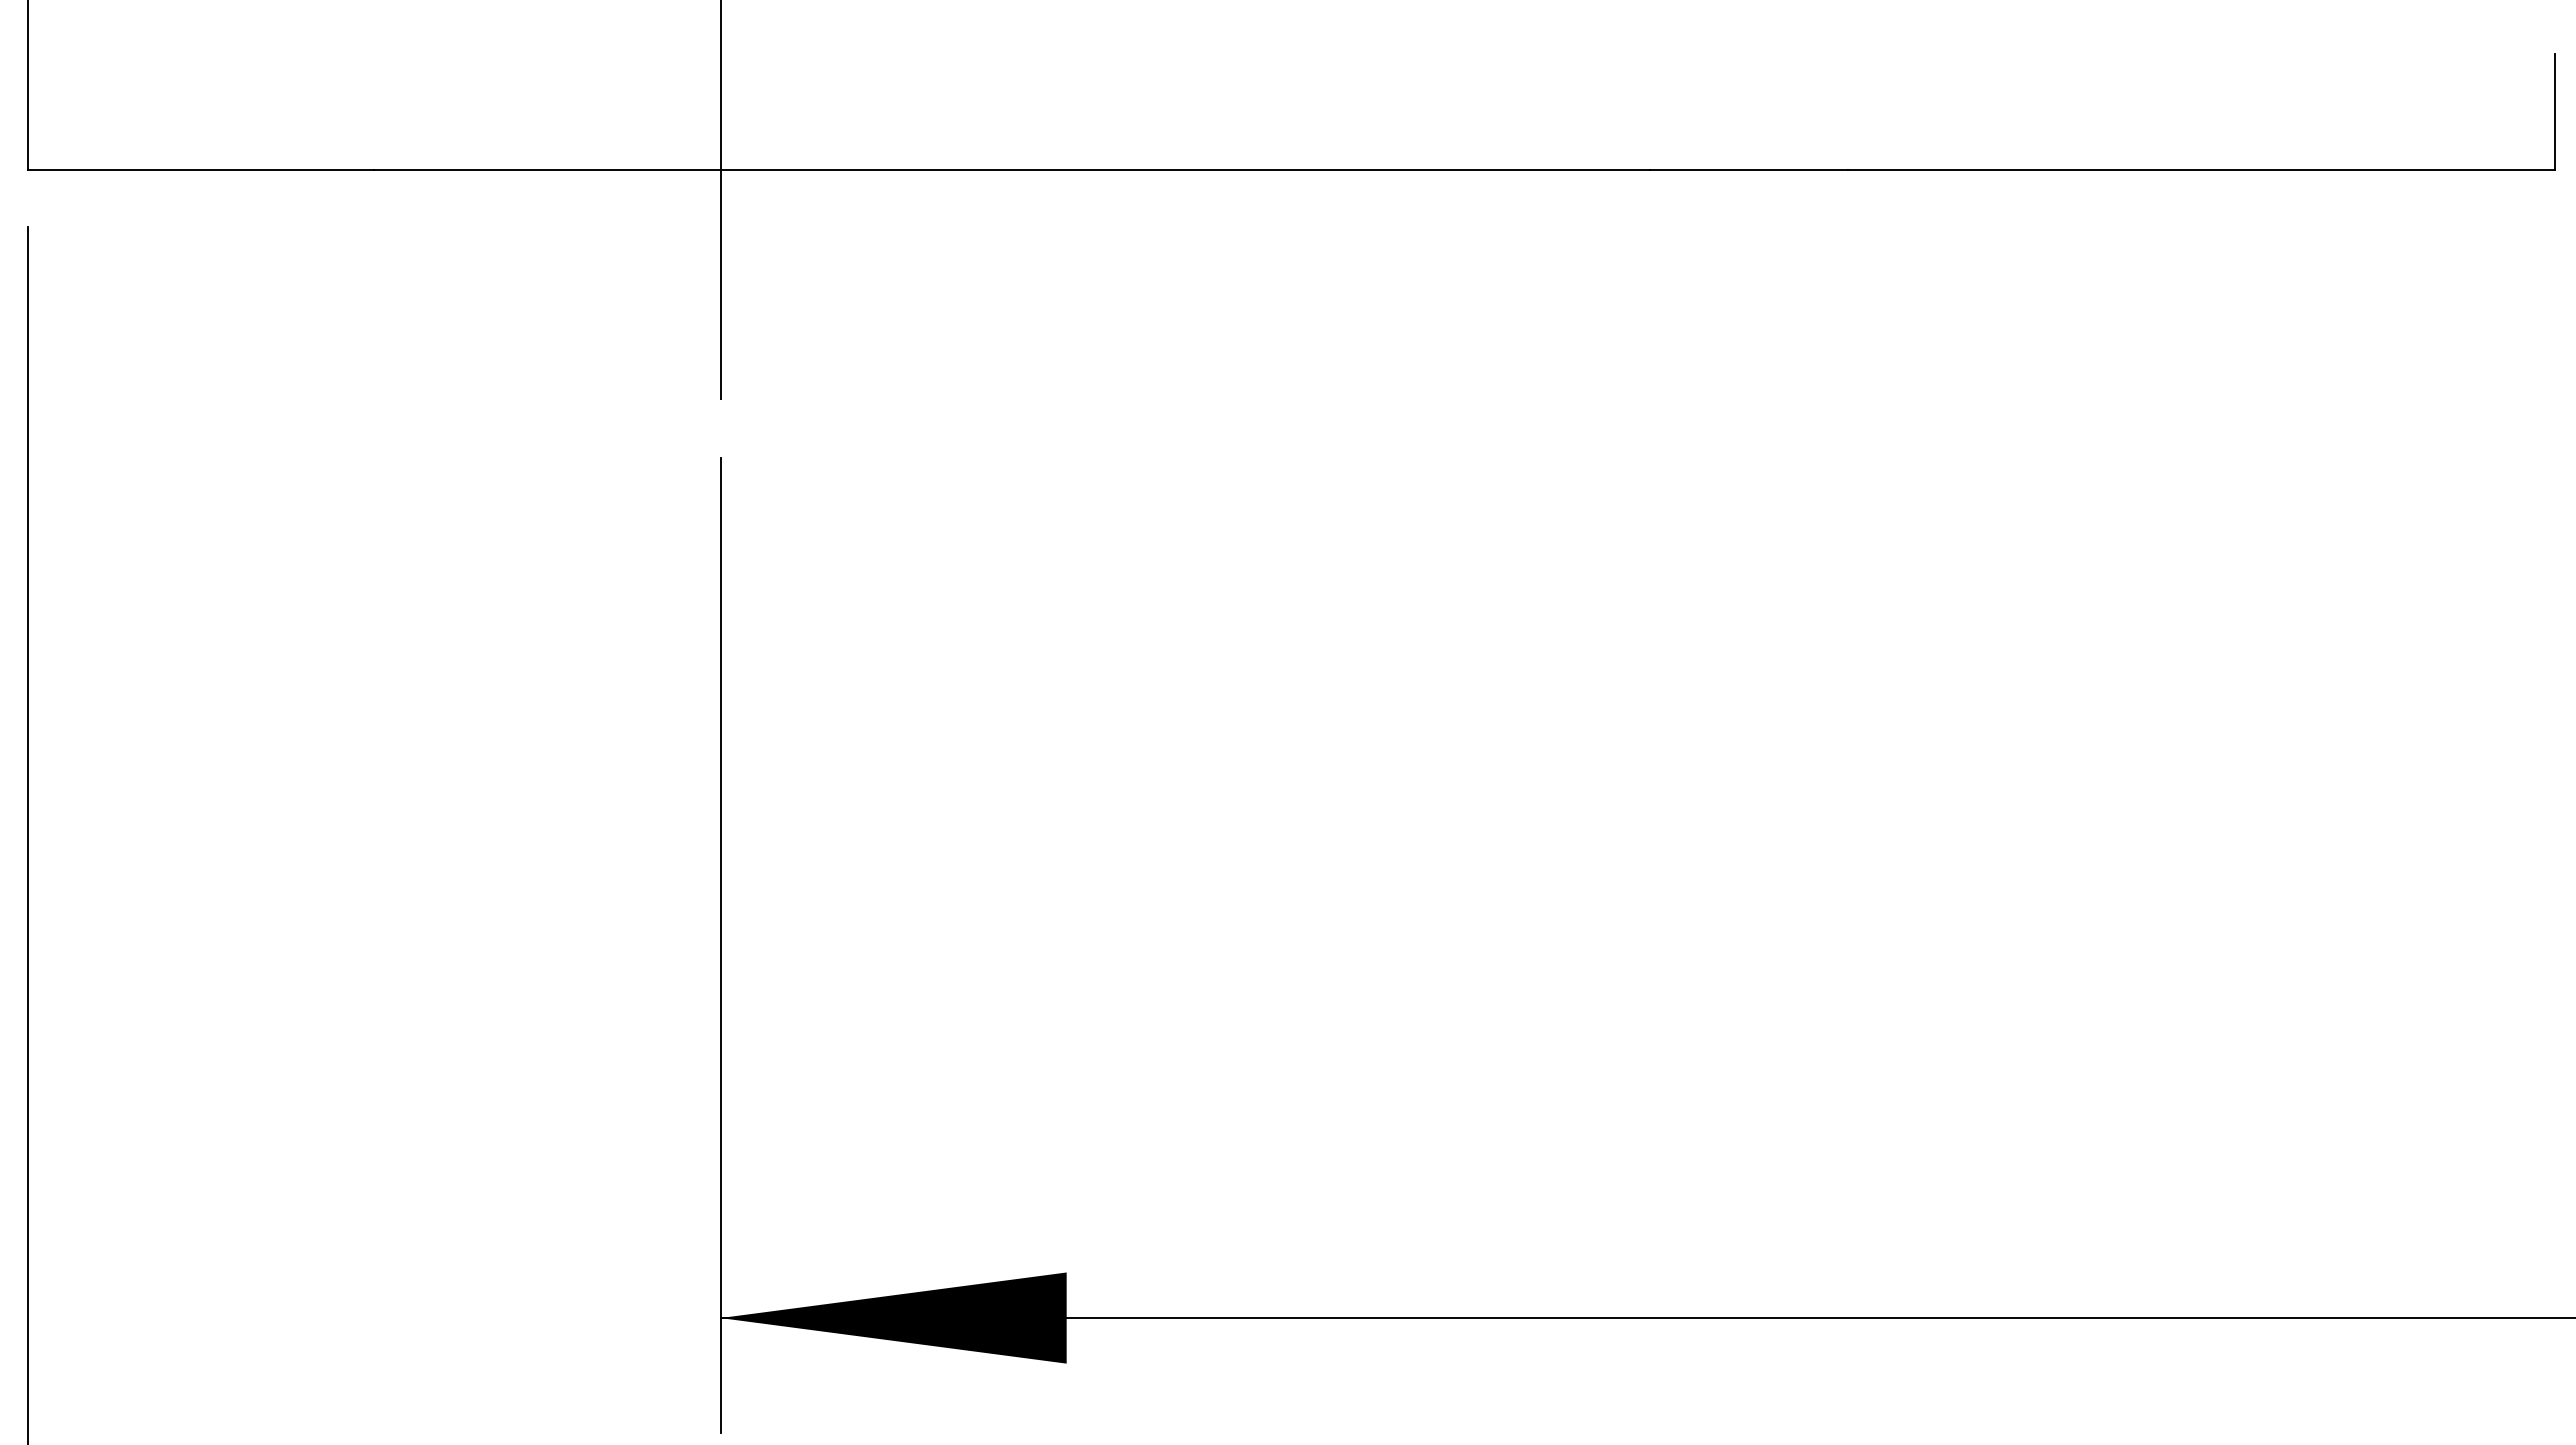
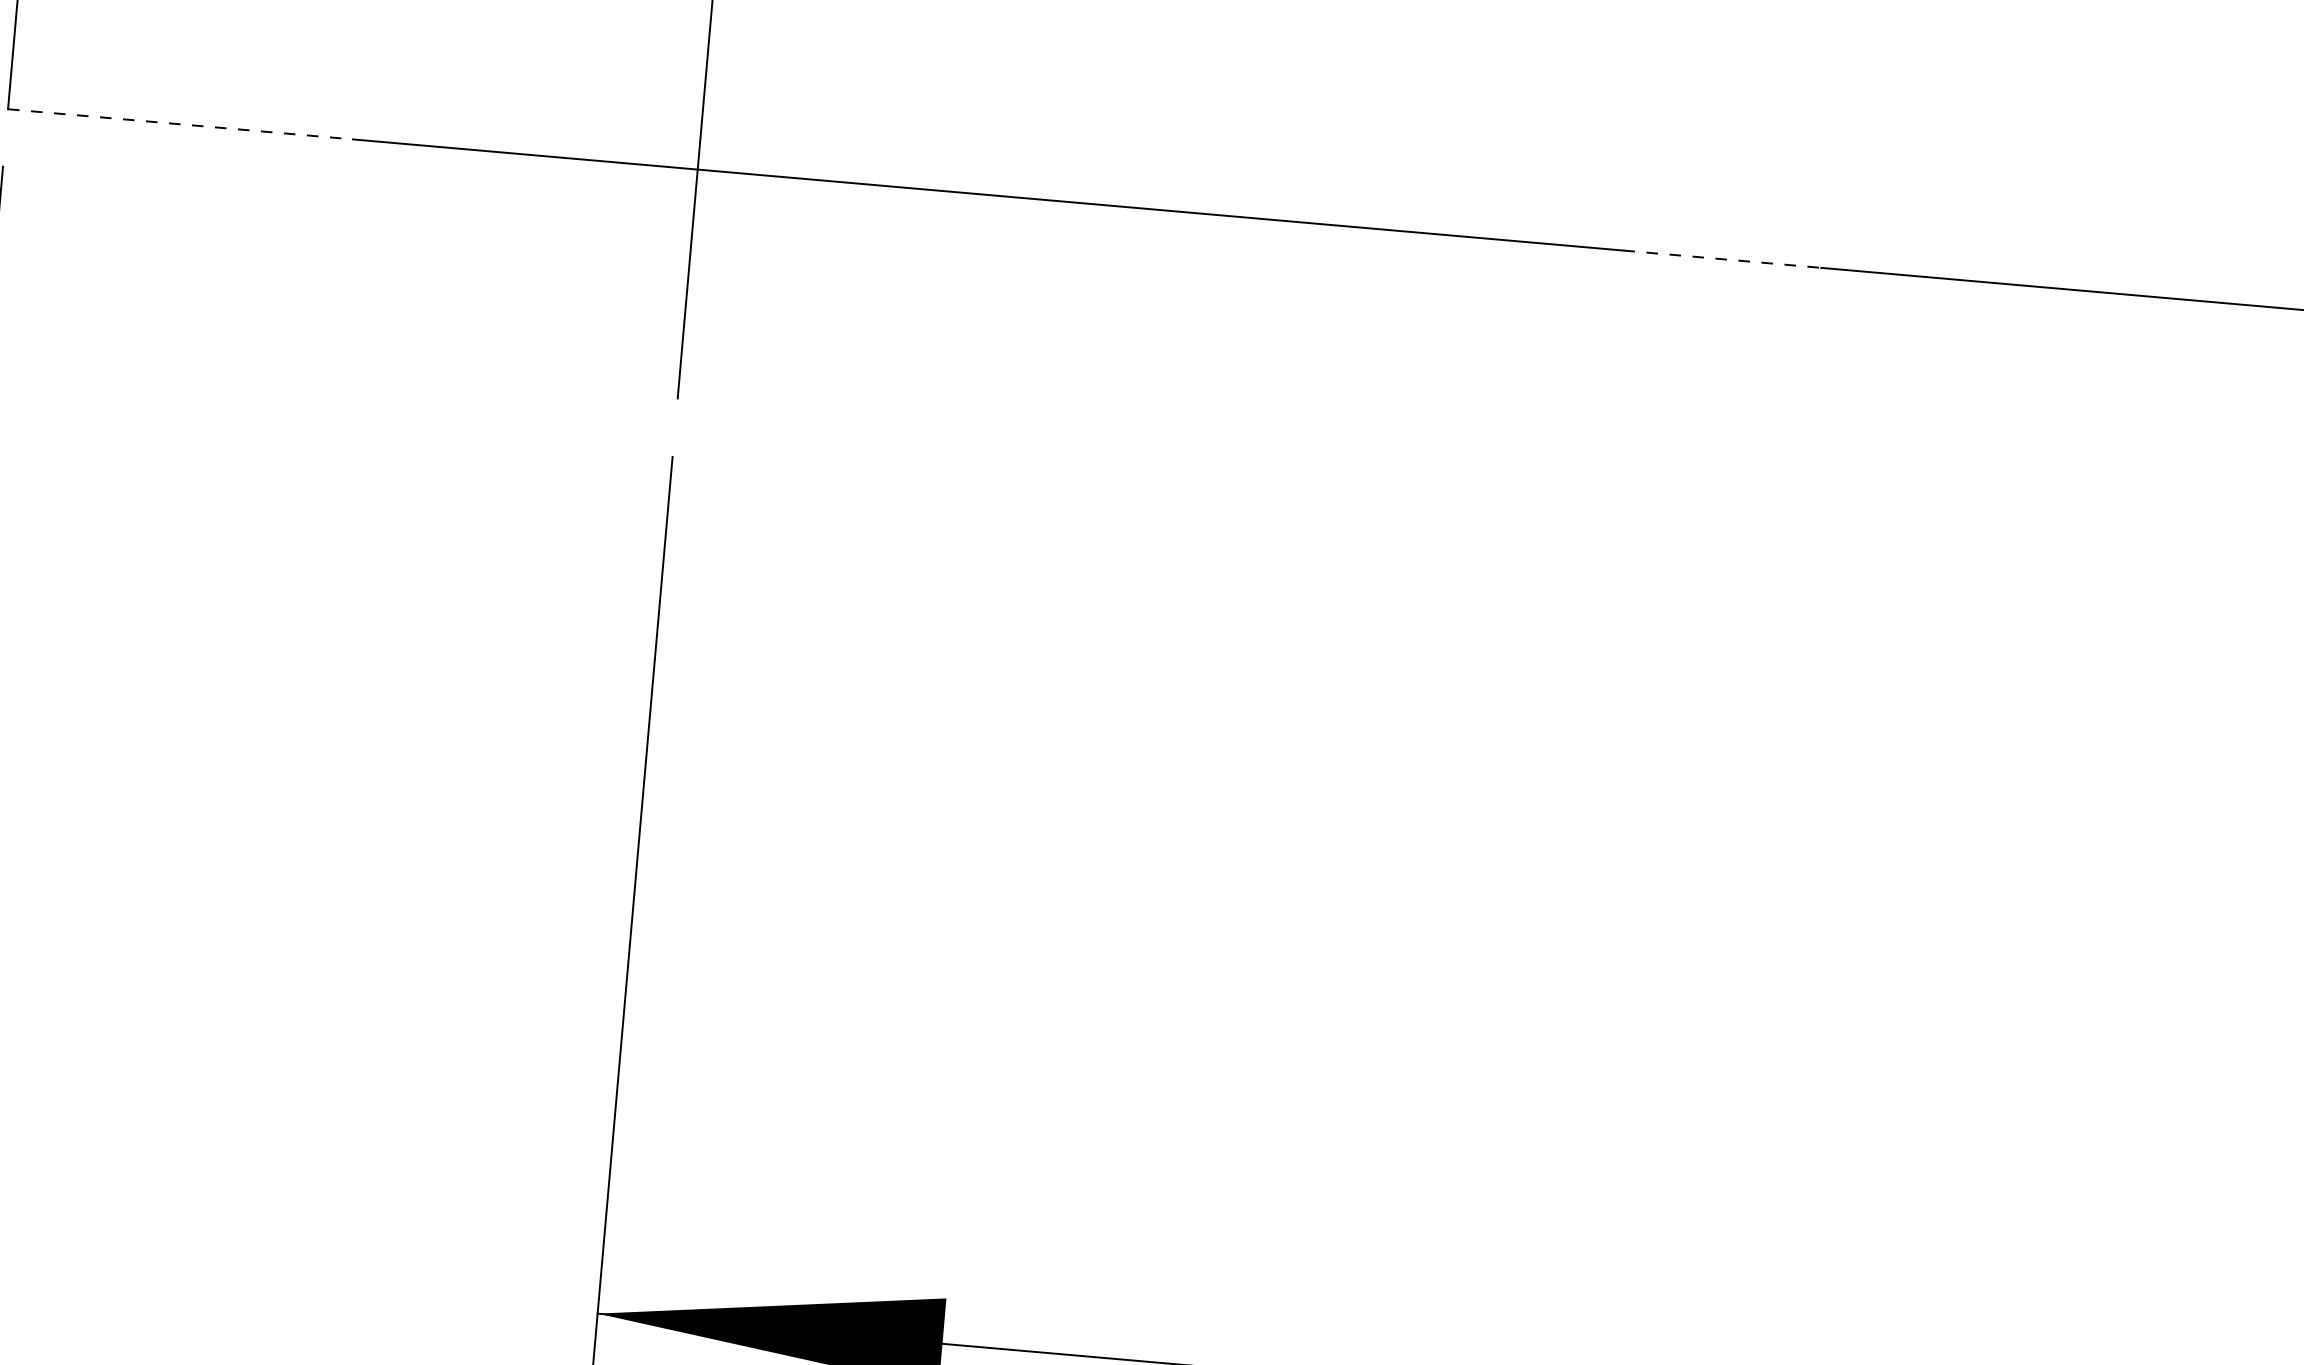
line: (201, 169) -> (180, 124), solid -> dashed
line: (1749, 169) -> (1722, 259), solid -> dashed

